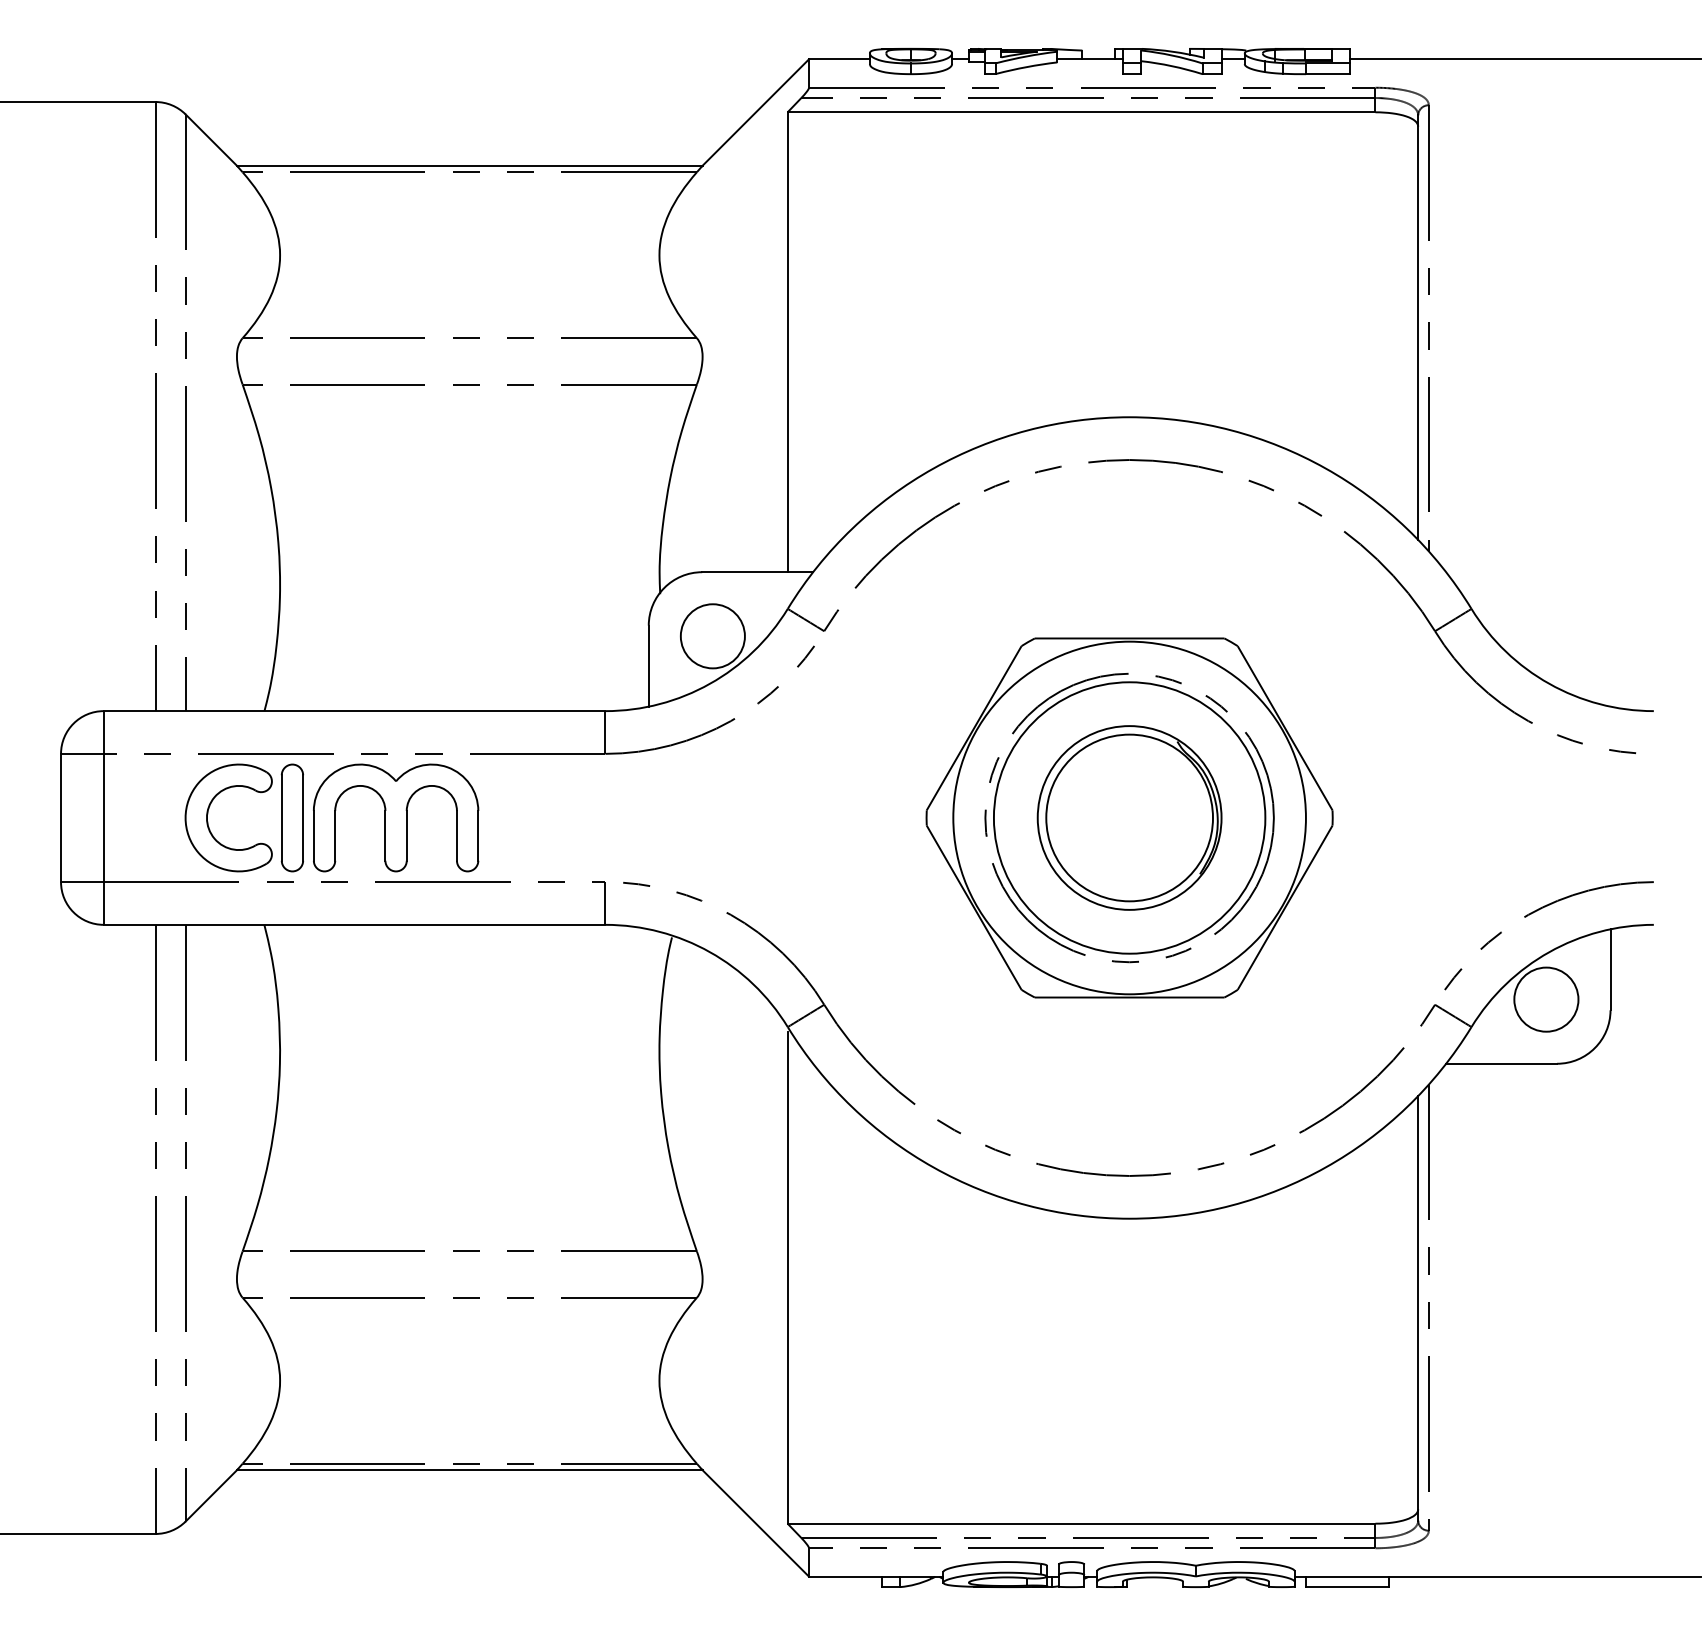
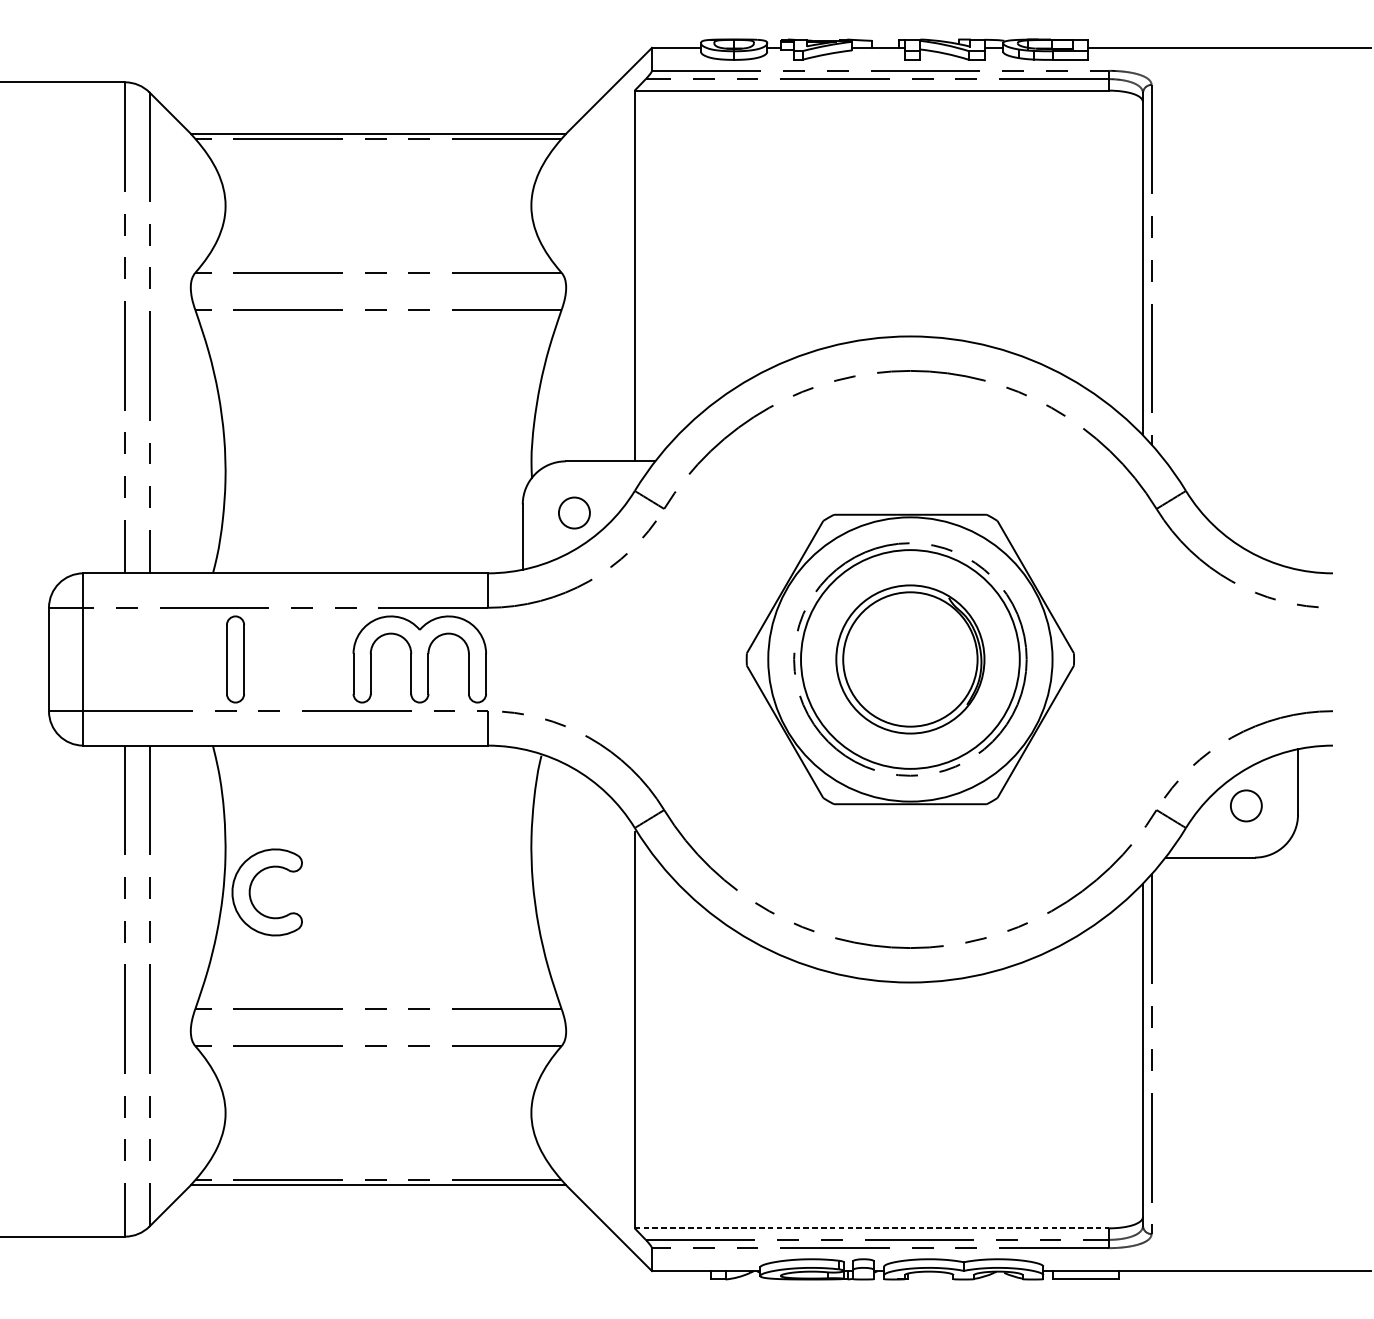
circle: (712, 636) -> (574, 513), size x0.6
part: (208, 814) -> (250, 889), moved
part: (396, 817) -> (420, 659), moved
circle: (1546, 999) -> (1246, 805), size x0.6
line: (1081, 1523) -> (871, 1228), solid -> dashed

